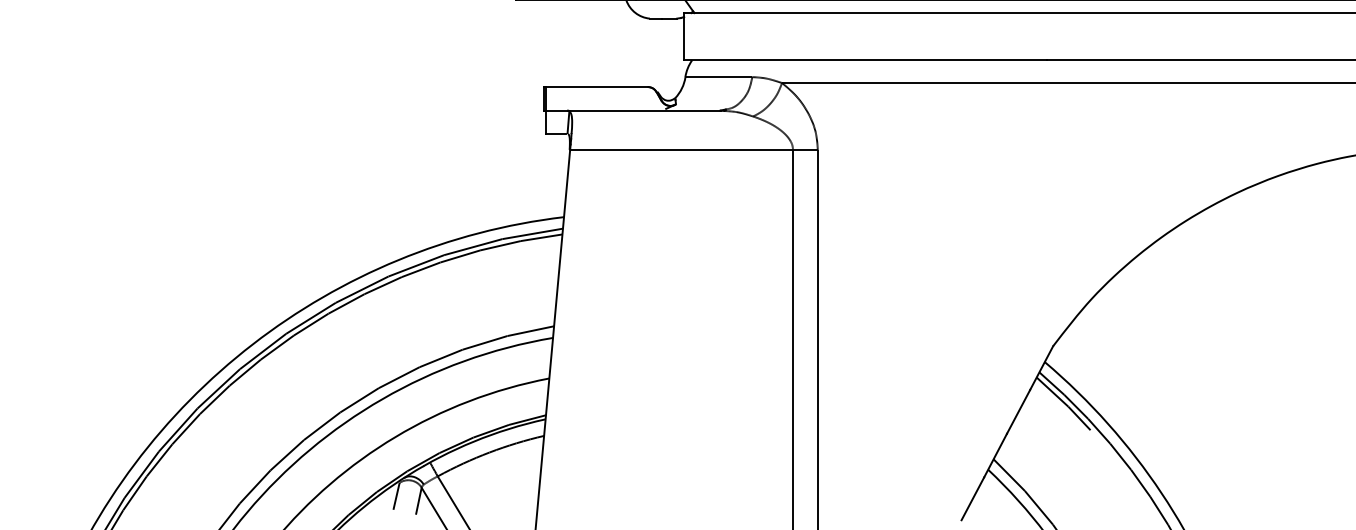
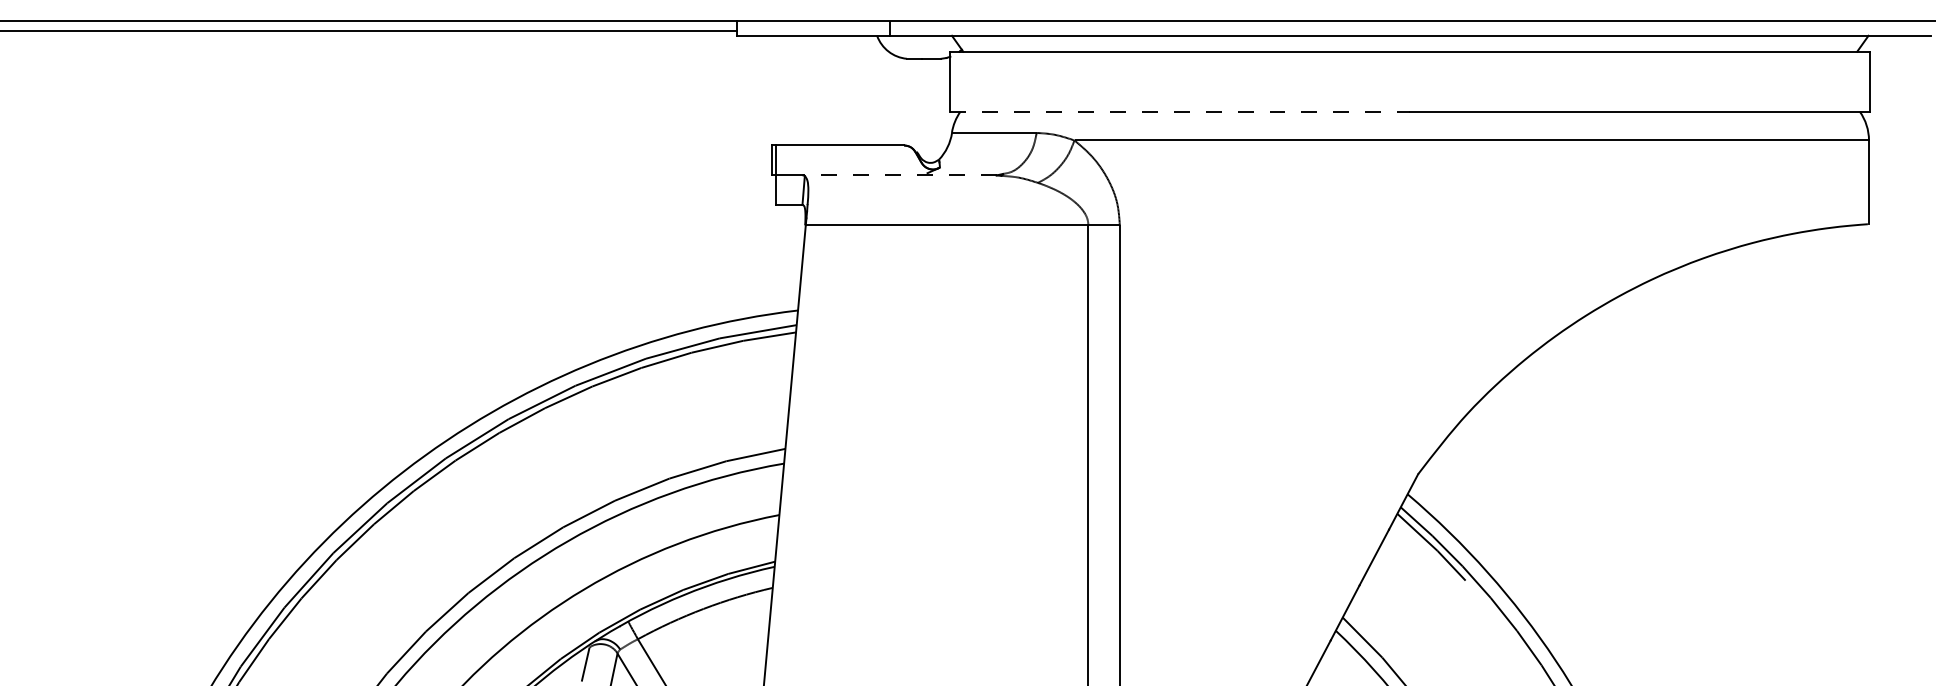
line: (865, 60) -> (1180, 111), solid -> dashed
line: (644, 110) -> (899, 175), solid -> dashed

